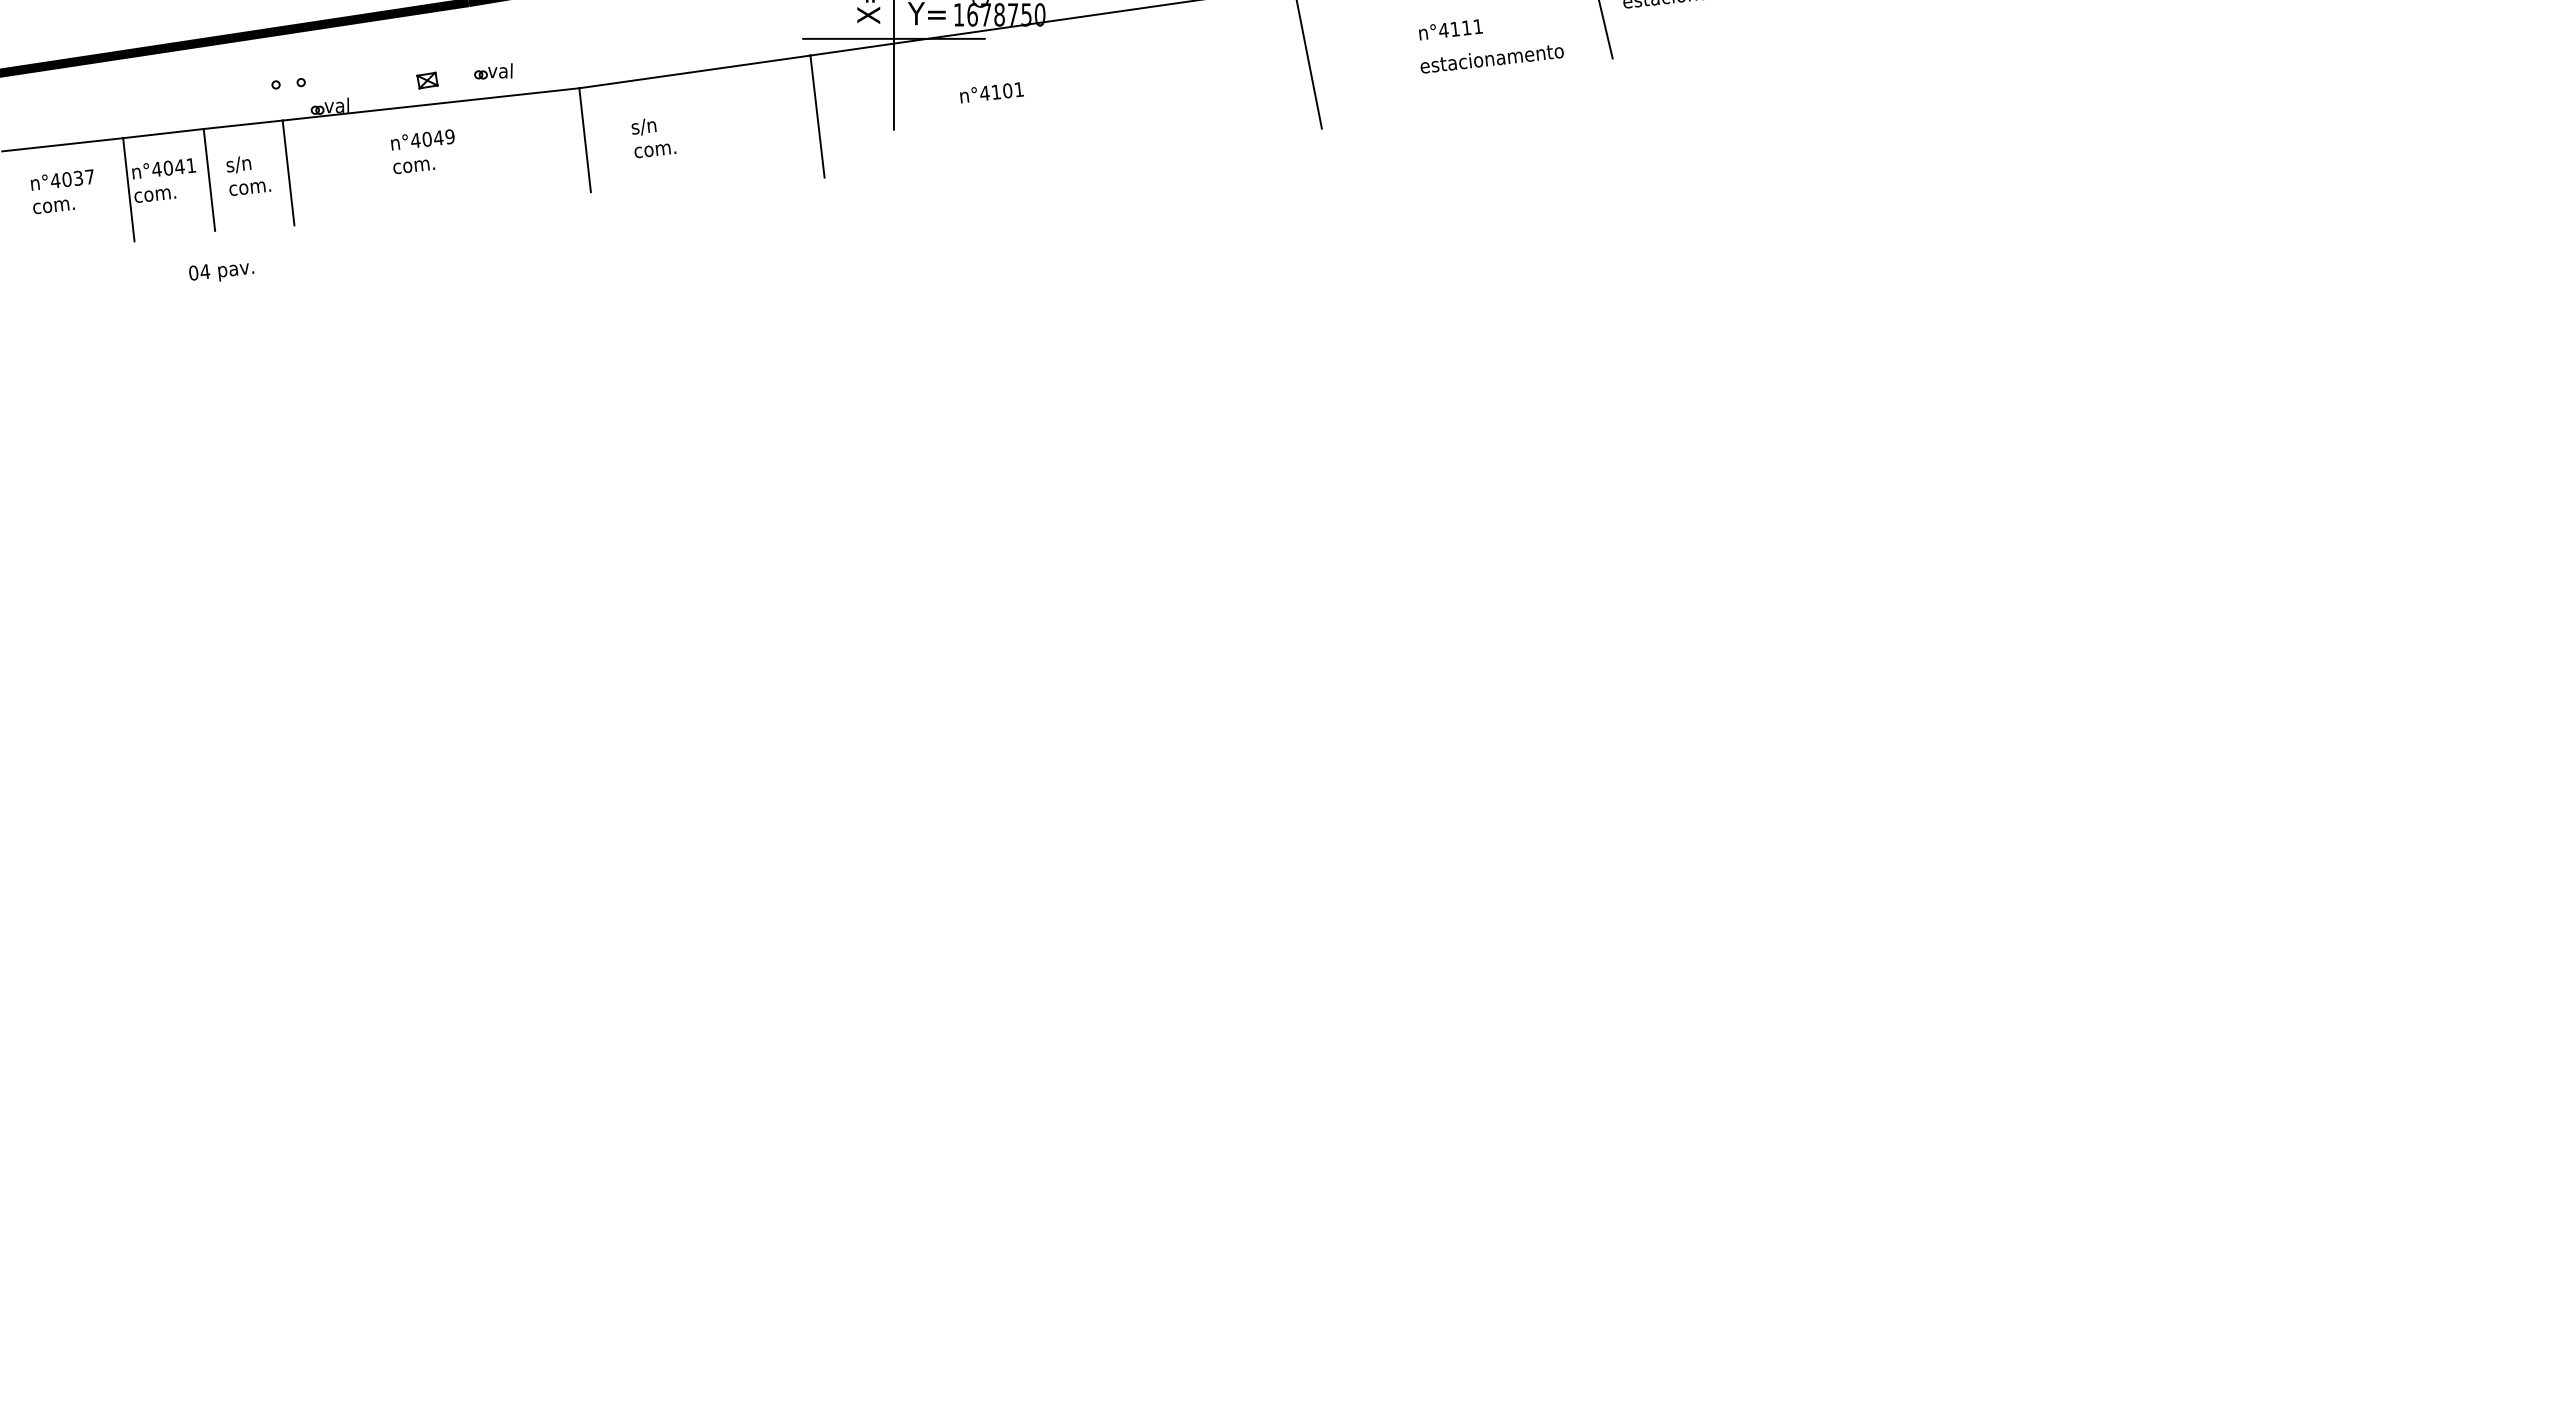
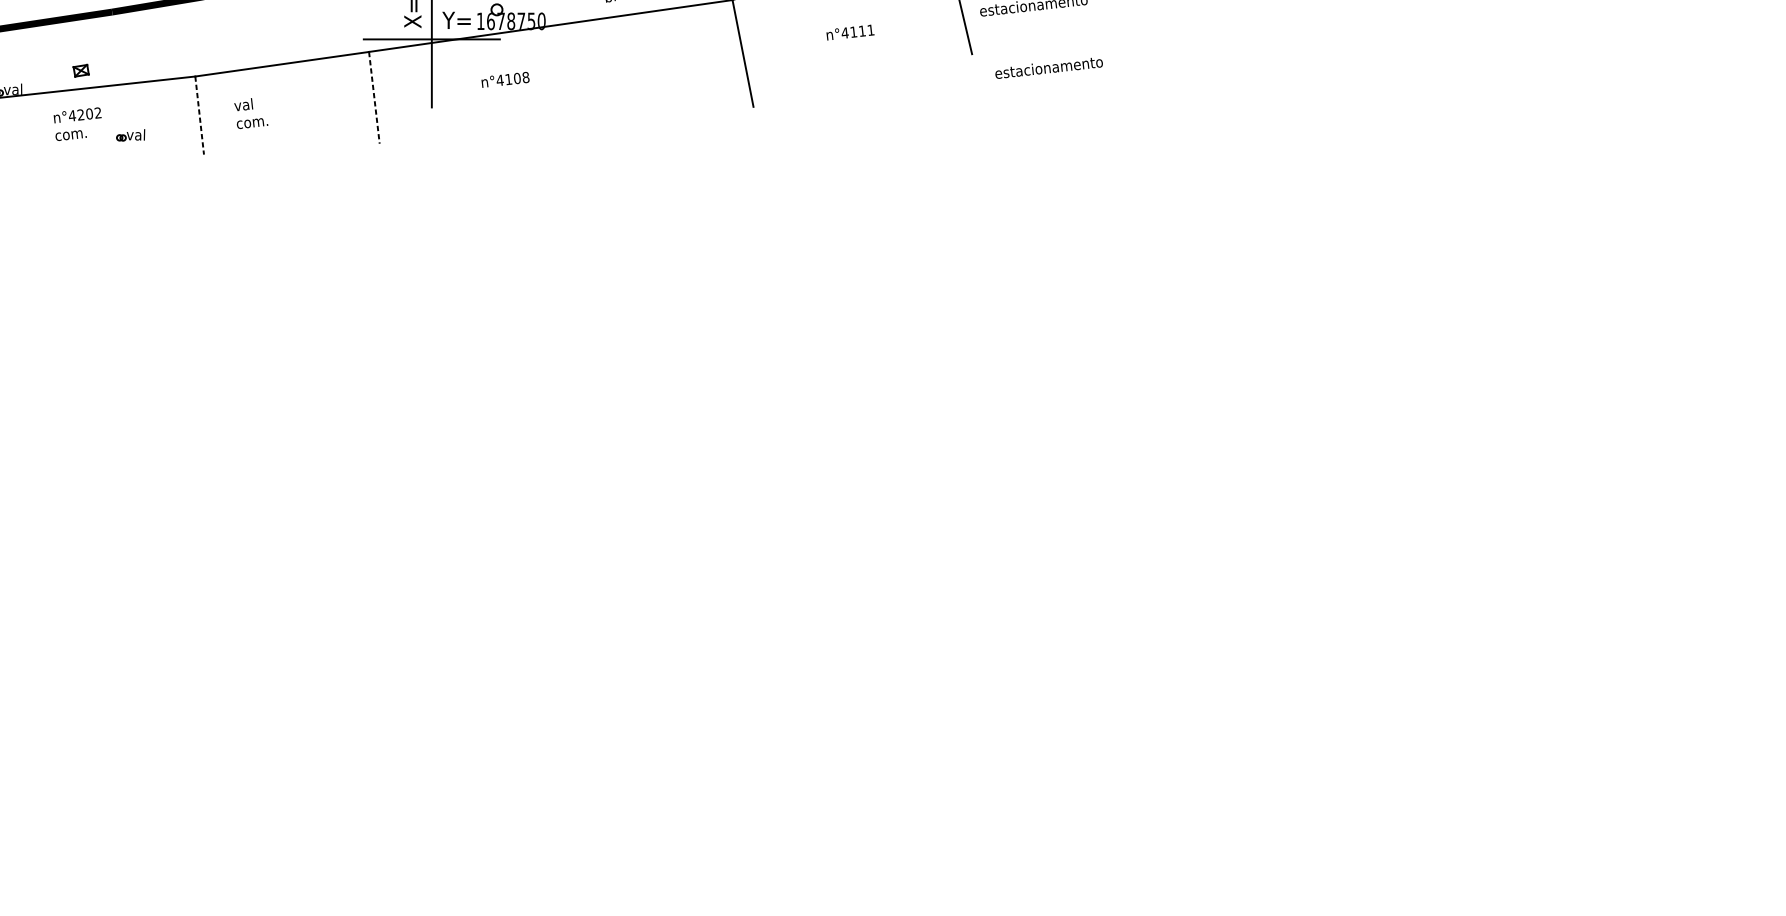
text: (1491, 59) -> (1048, 68), moved
part: (493, 71) -> (130, 135), moved
text: (1019, 89) -> (526, 77), n°4101 -> n°4108
line: (817, 117) -> (374, 98), solid -> dashed
text: (643, 126) -> (243, 105), s/n -> val
text: (438, 137) -> (89, 113), n°4049 -> n°4202
line: (585, 140) -> (199, 115), solid -> dashed

